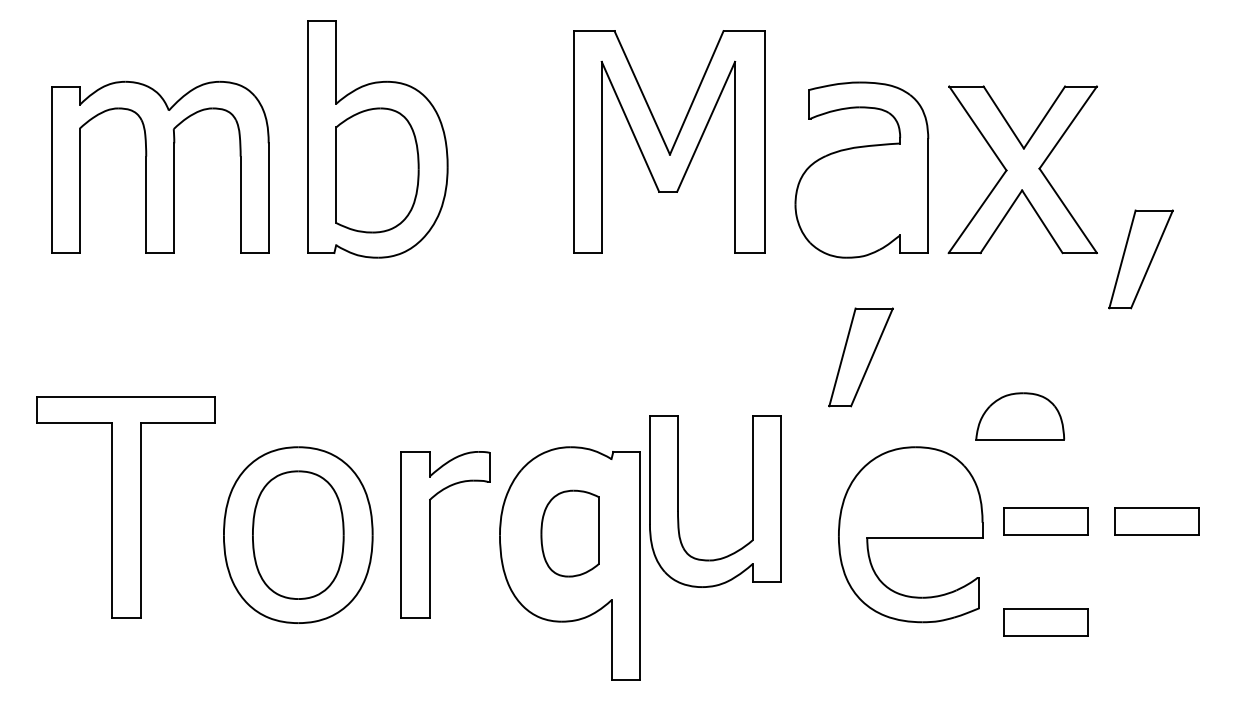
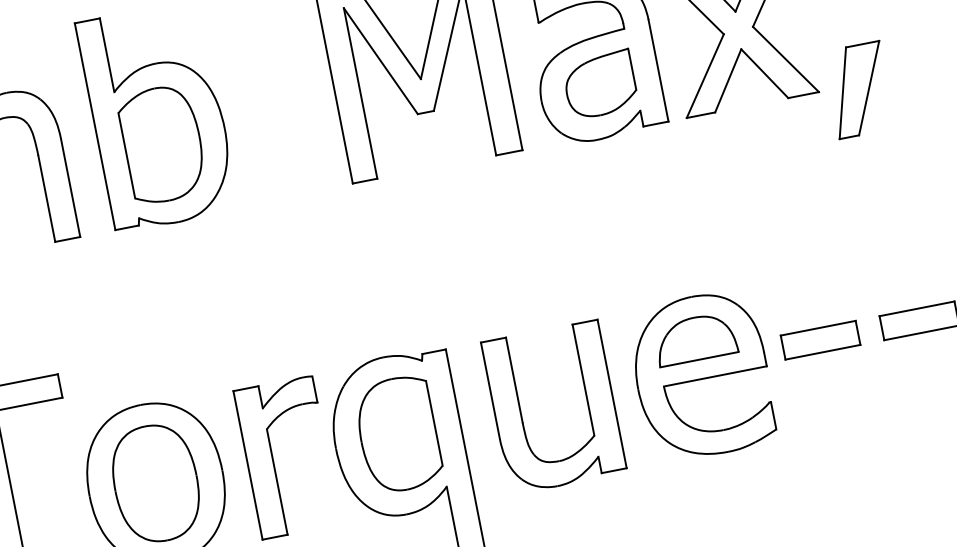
part: (861, 198) -> (599, 84), added
part: (860, 357) -> (626, 226), removed
part: (1020, 416) -> (695, 338), moved
part: (678, 501) -> (521, 413), moved
part: (570, 533) -> (398, 434), size x1.43
part: (1045, 622) -> (837, 430), removed

